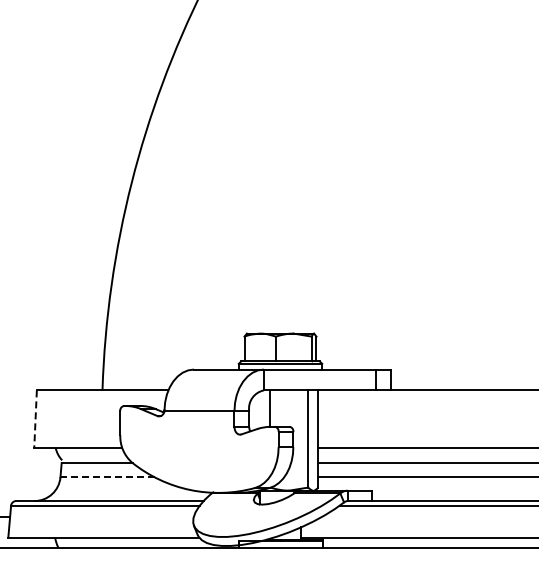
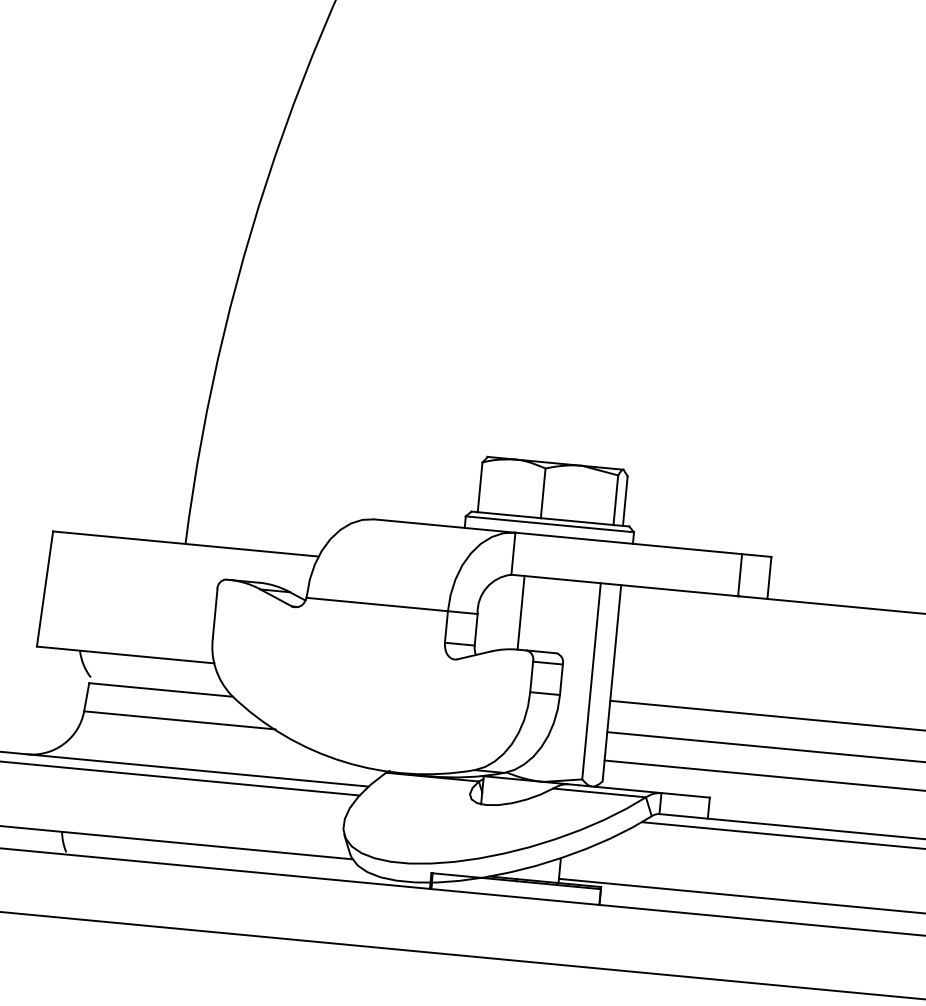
line: (35, 419) -> (44, 589), dashed -> solid
line: (108, 477) -> (181, 720), dashed -> solid

